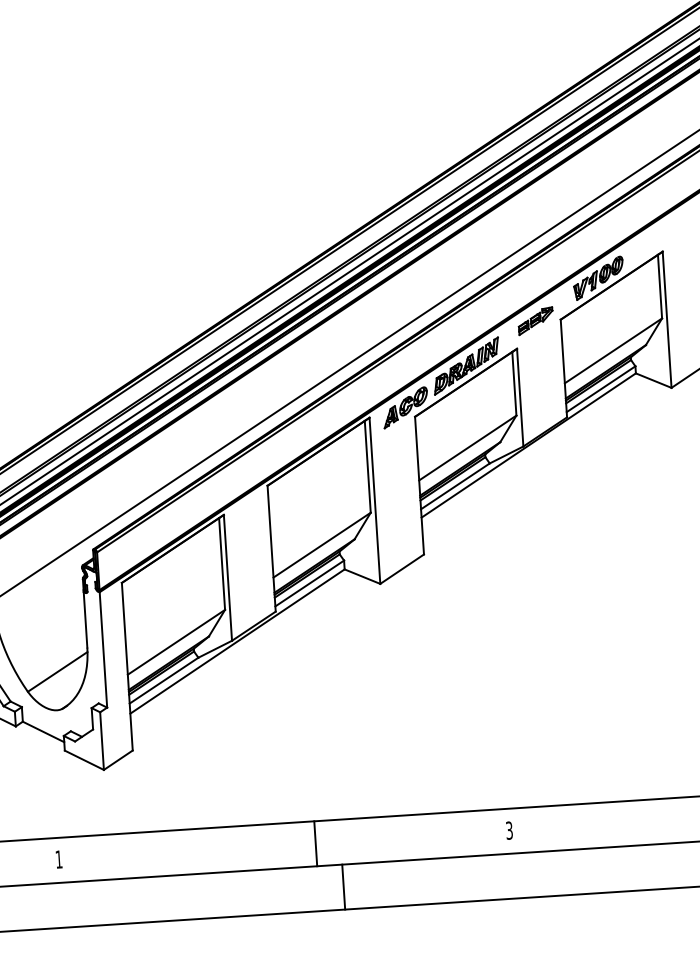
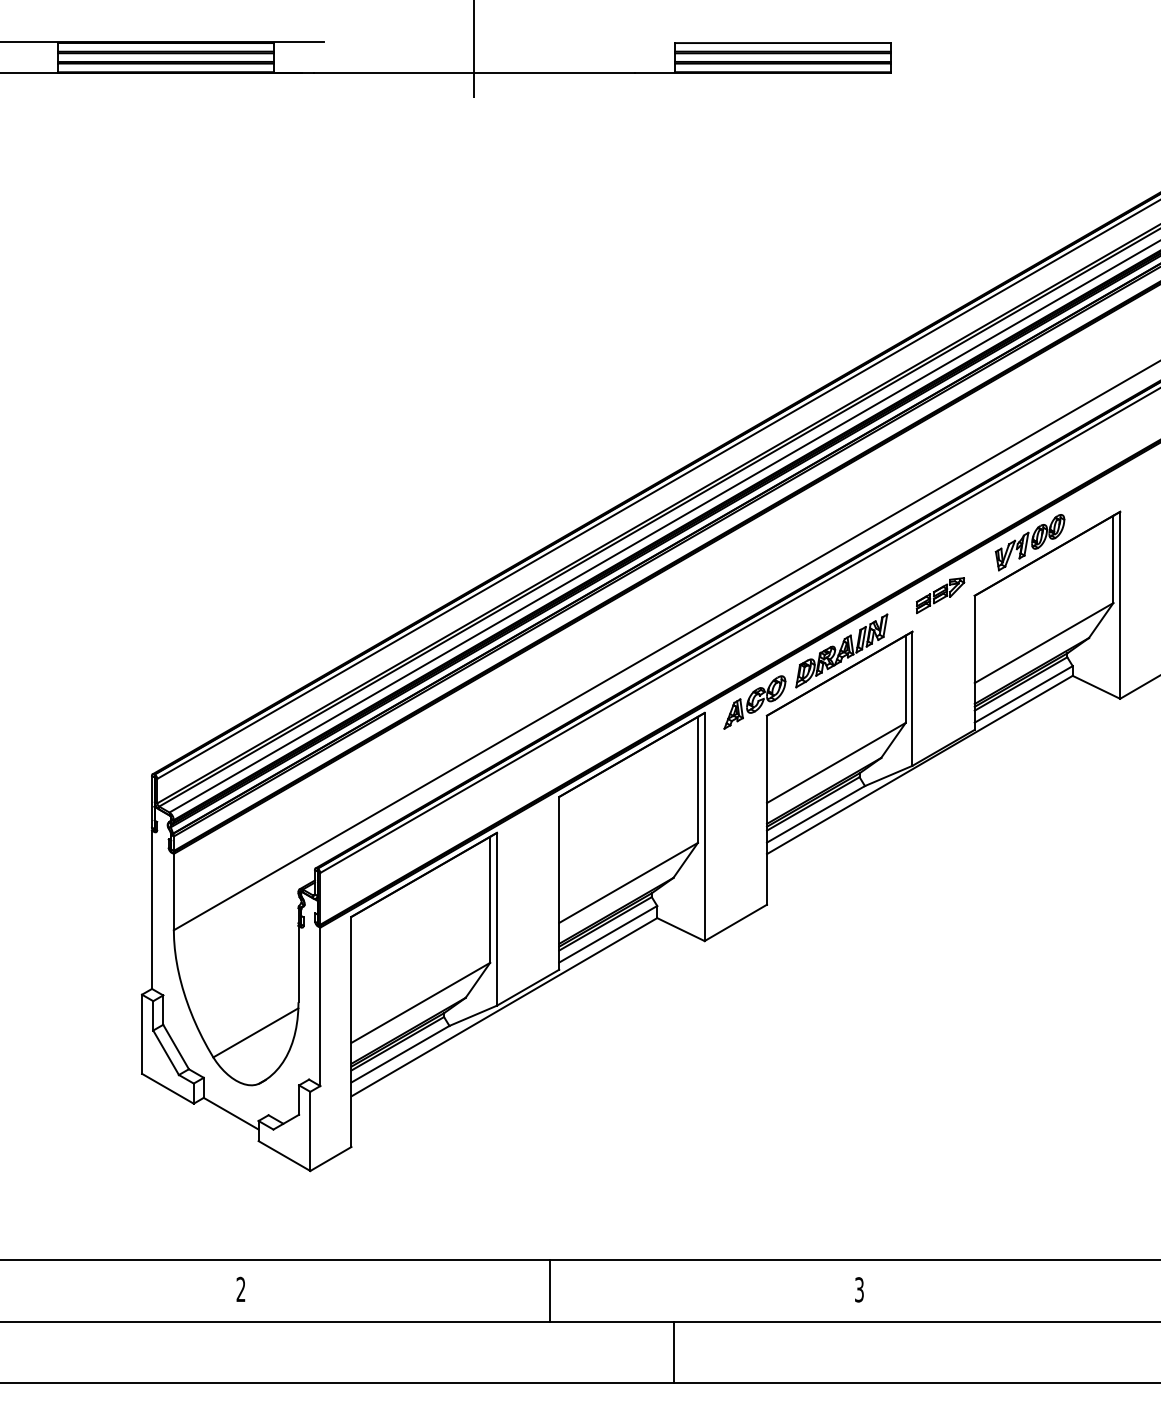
line: (315, 843) -> (550, 1290), moved
text: (58, 858) -> (240, 1288), 1 -> 2
line: (343, 887) -> (673, 1352), moved

